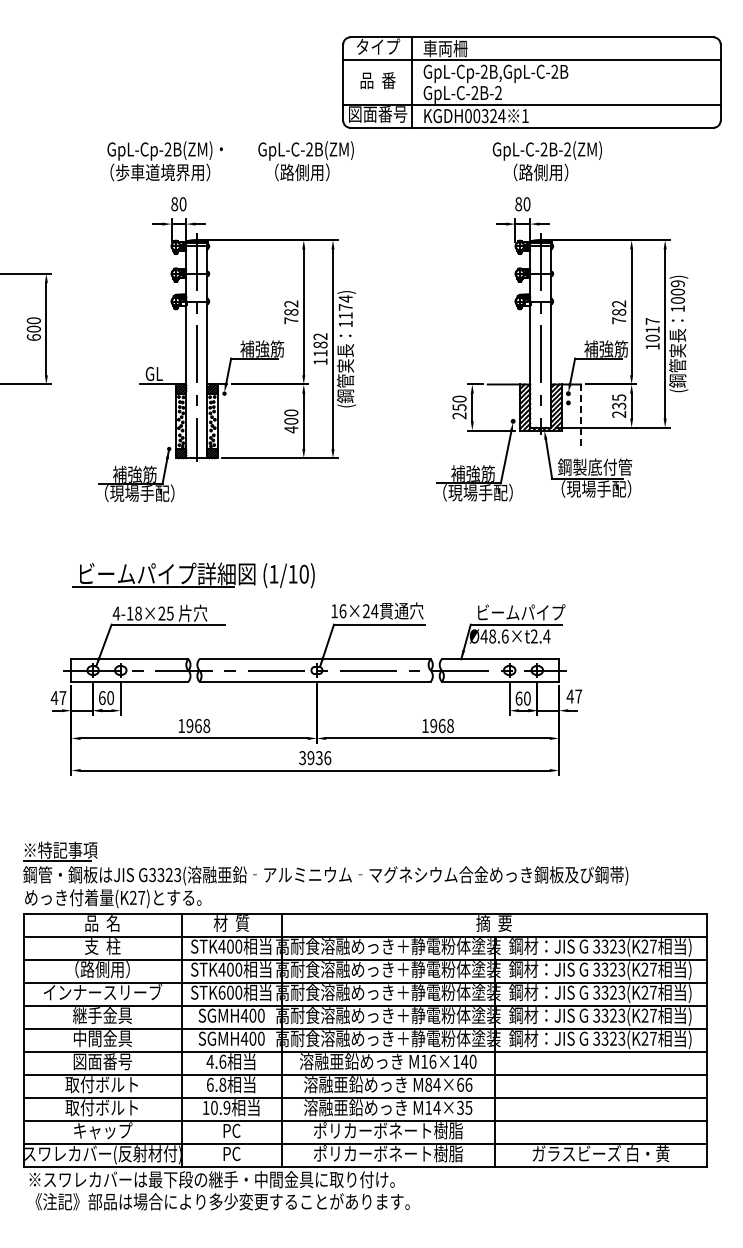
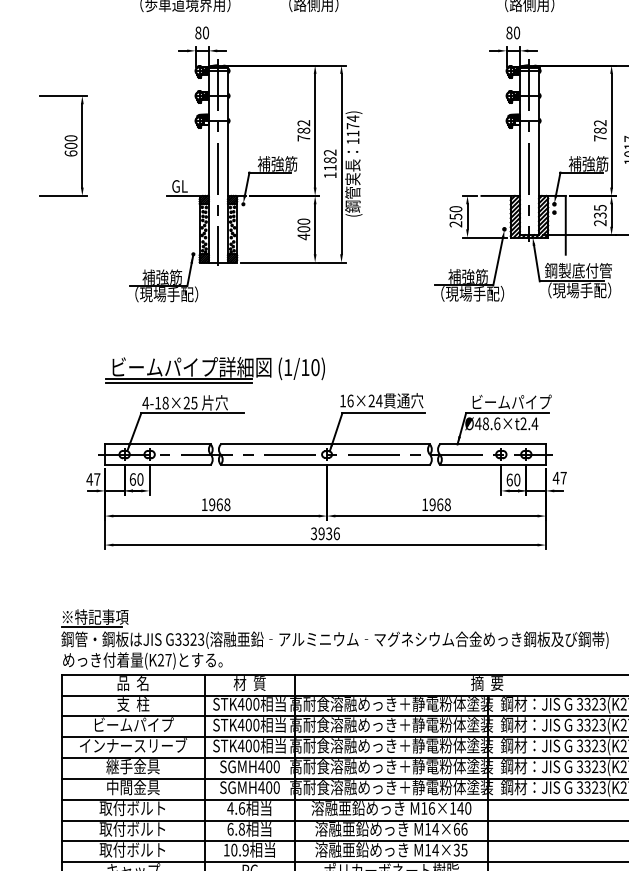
line: (580, 416) -> (565, 224), dashed -> solid
line: (152, 591) -> (178, 383), added
text: (103, 969) -> (134, 724), （路側用） -> ビームパイプ
text: (221, 992) -> (240, 745), STK600 -> STK400
text: (101, 1061) -> (132, 808), 図面番号 -> 取付ボルト
text: (428, 1084) -> (427, 828), M84×66 -> M14×66

